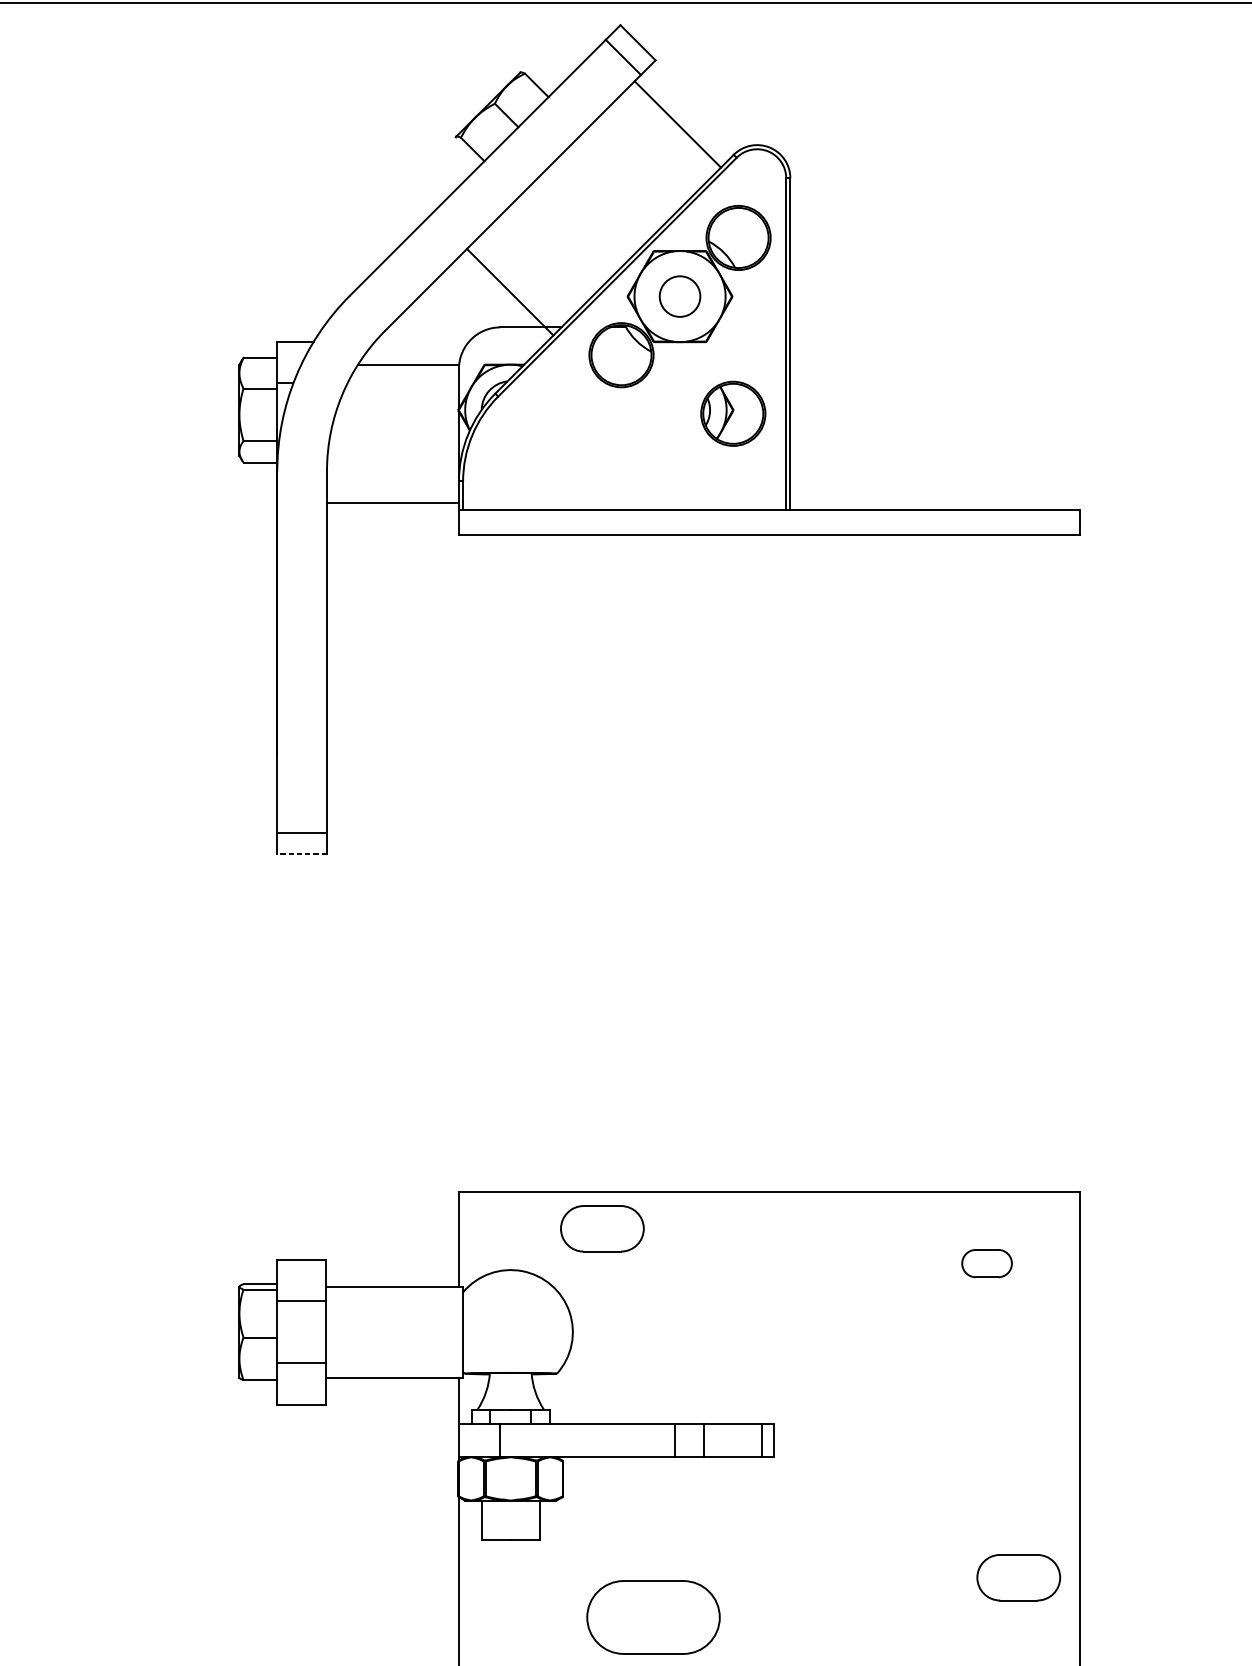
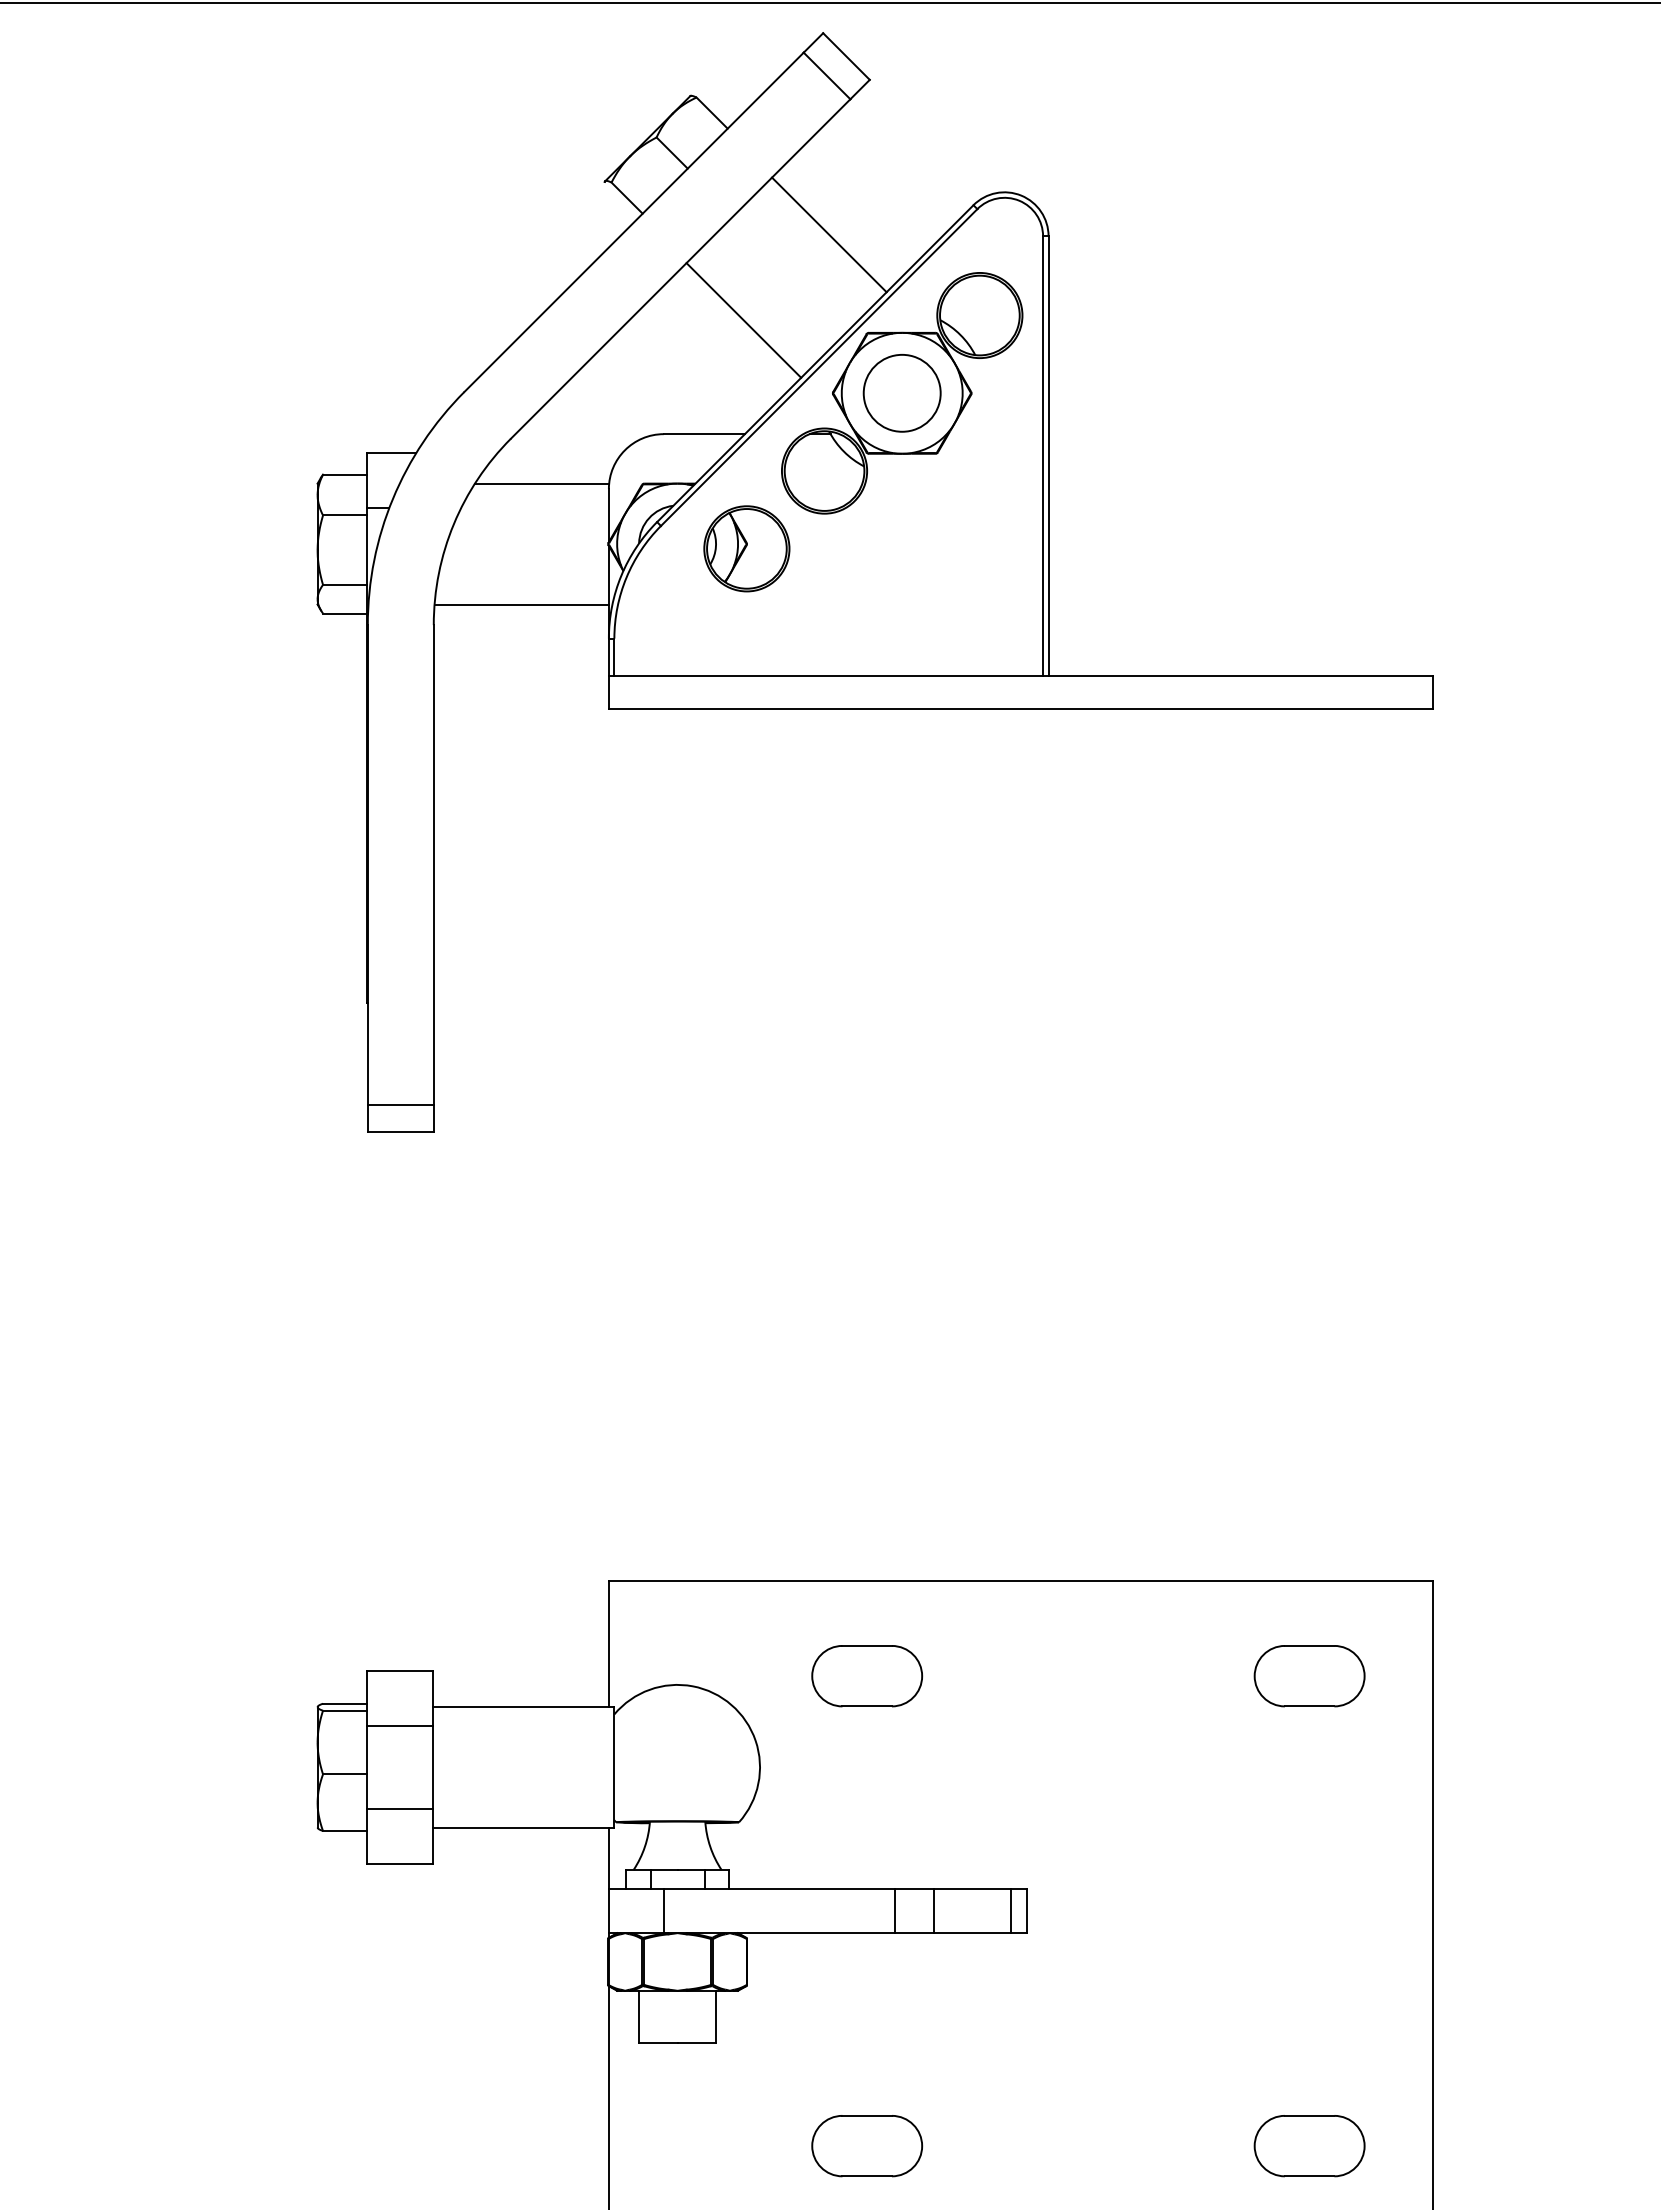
line: (678, 124) -> (829, 234), moved
line: (509, 292) -> (743, 320), moved
circle: (679, 295) -> (901, 392), size x1.43
part: (733, 413) -> (746, 548), moved
line: (393, 502) -> (521, 604), moved
line: (301, 853) -> (400, 1132), dashed -> solid
part: (602, 1229) -> (867, 1676), moved
part: (987, 1263) -> (1309, 1676), size x1.67
part: (1018, 1578) -> (1309, 2146), moved
part: (653, 1617) -> (867, 2146), size x0.62

